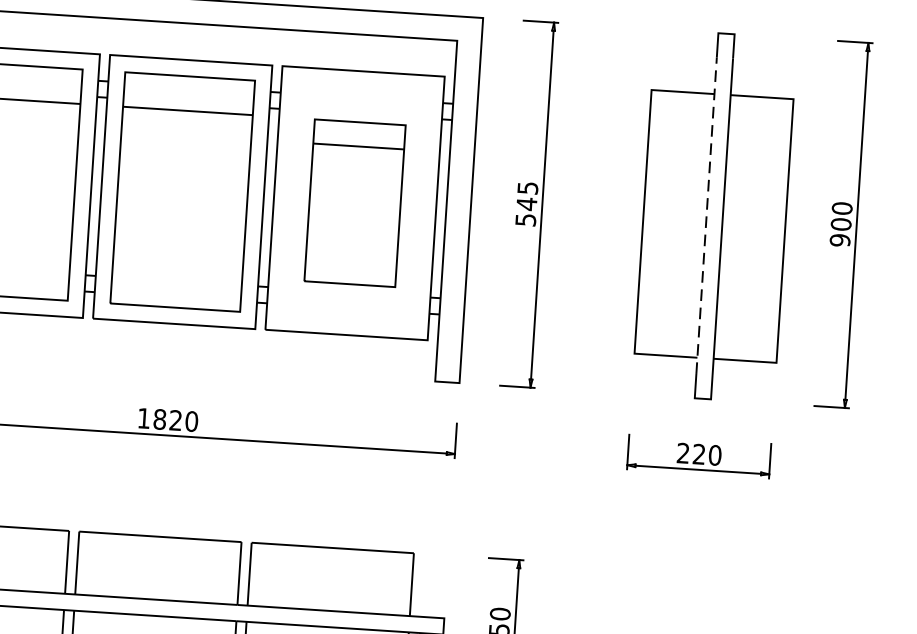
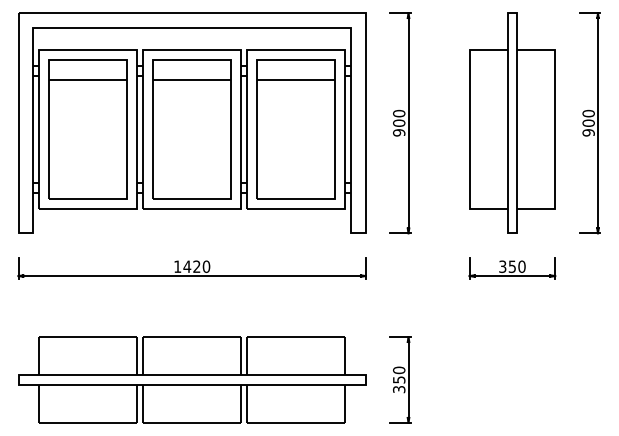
text: (527, 202) -> (399, 122), 545 -> 900
part: (354, 203) -> (295, 129), size x1.43
line: (706, 214) -> (507, 122), dashed -> solid
text: (160, 419) -> (187, 266), 1820 -> 1420
text: (691, 453) -> (507, 266), 220 -> 350

